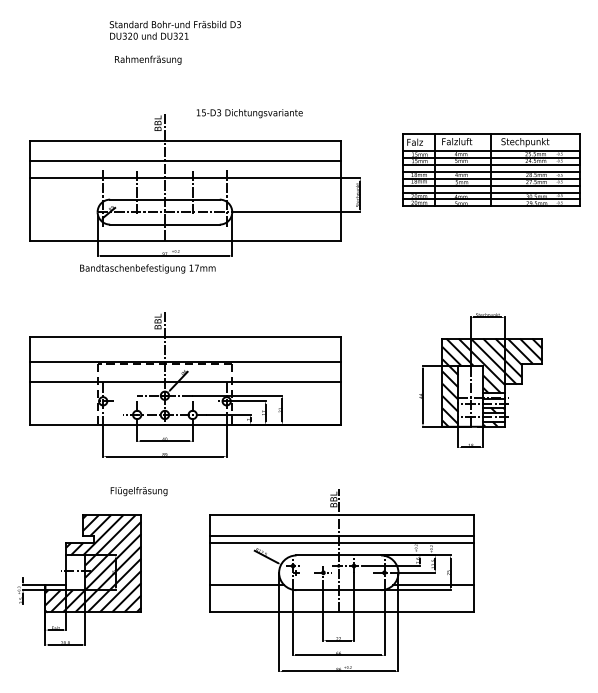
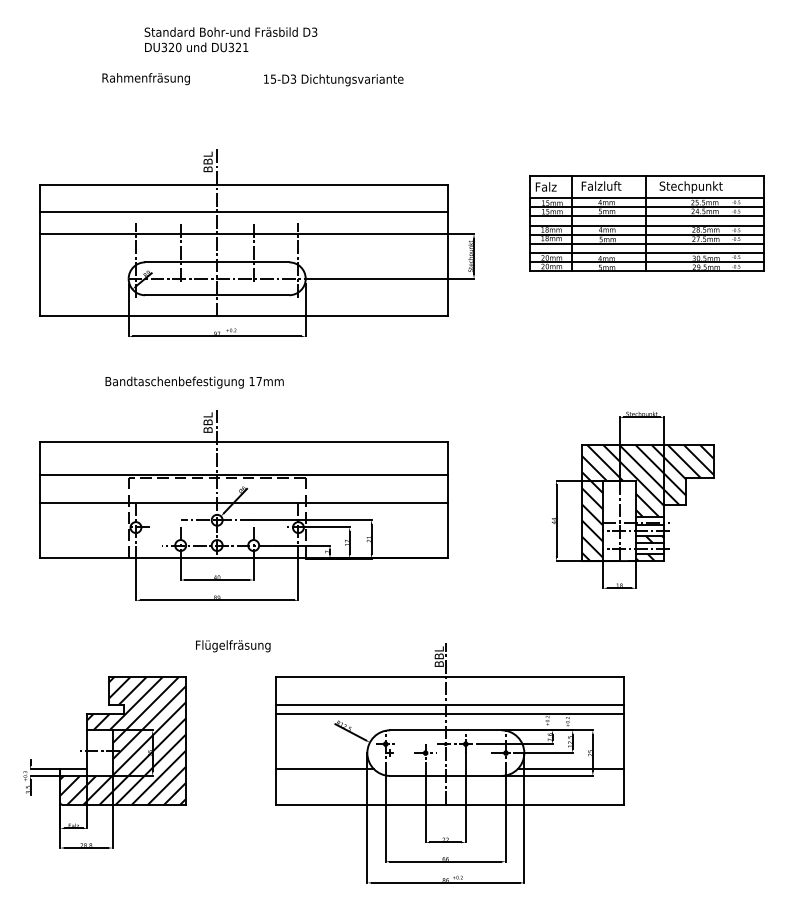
text: (147, 60) -> (145, 79), moved
text: (249, 113) -> (333, 80), moved
text: (147, 268) -> (194, 382), moved
text: (139, 491) -> (233, 646), moved

